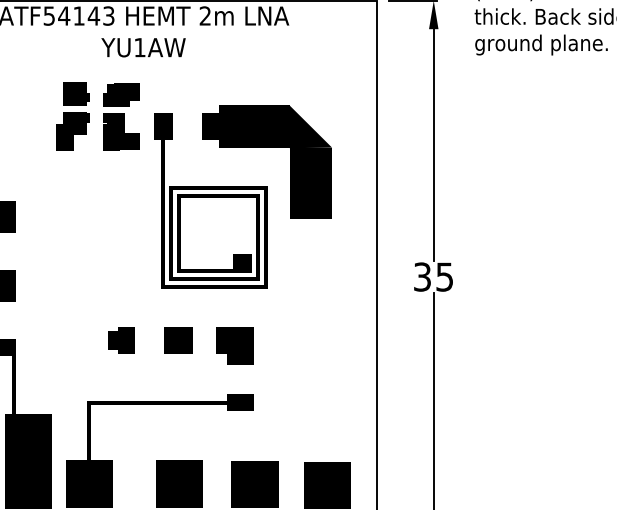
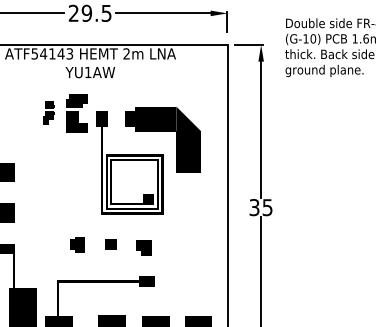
part: (72, 115) -> (48, 112), size x0.6
part: (177, 339) -> (110, 244), size x0.7
part: (233, 344) -> (143, 247), size x0.7

